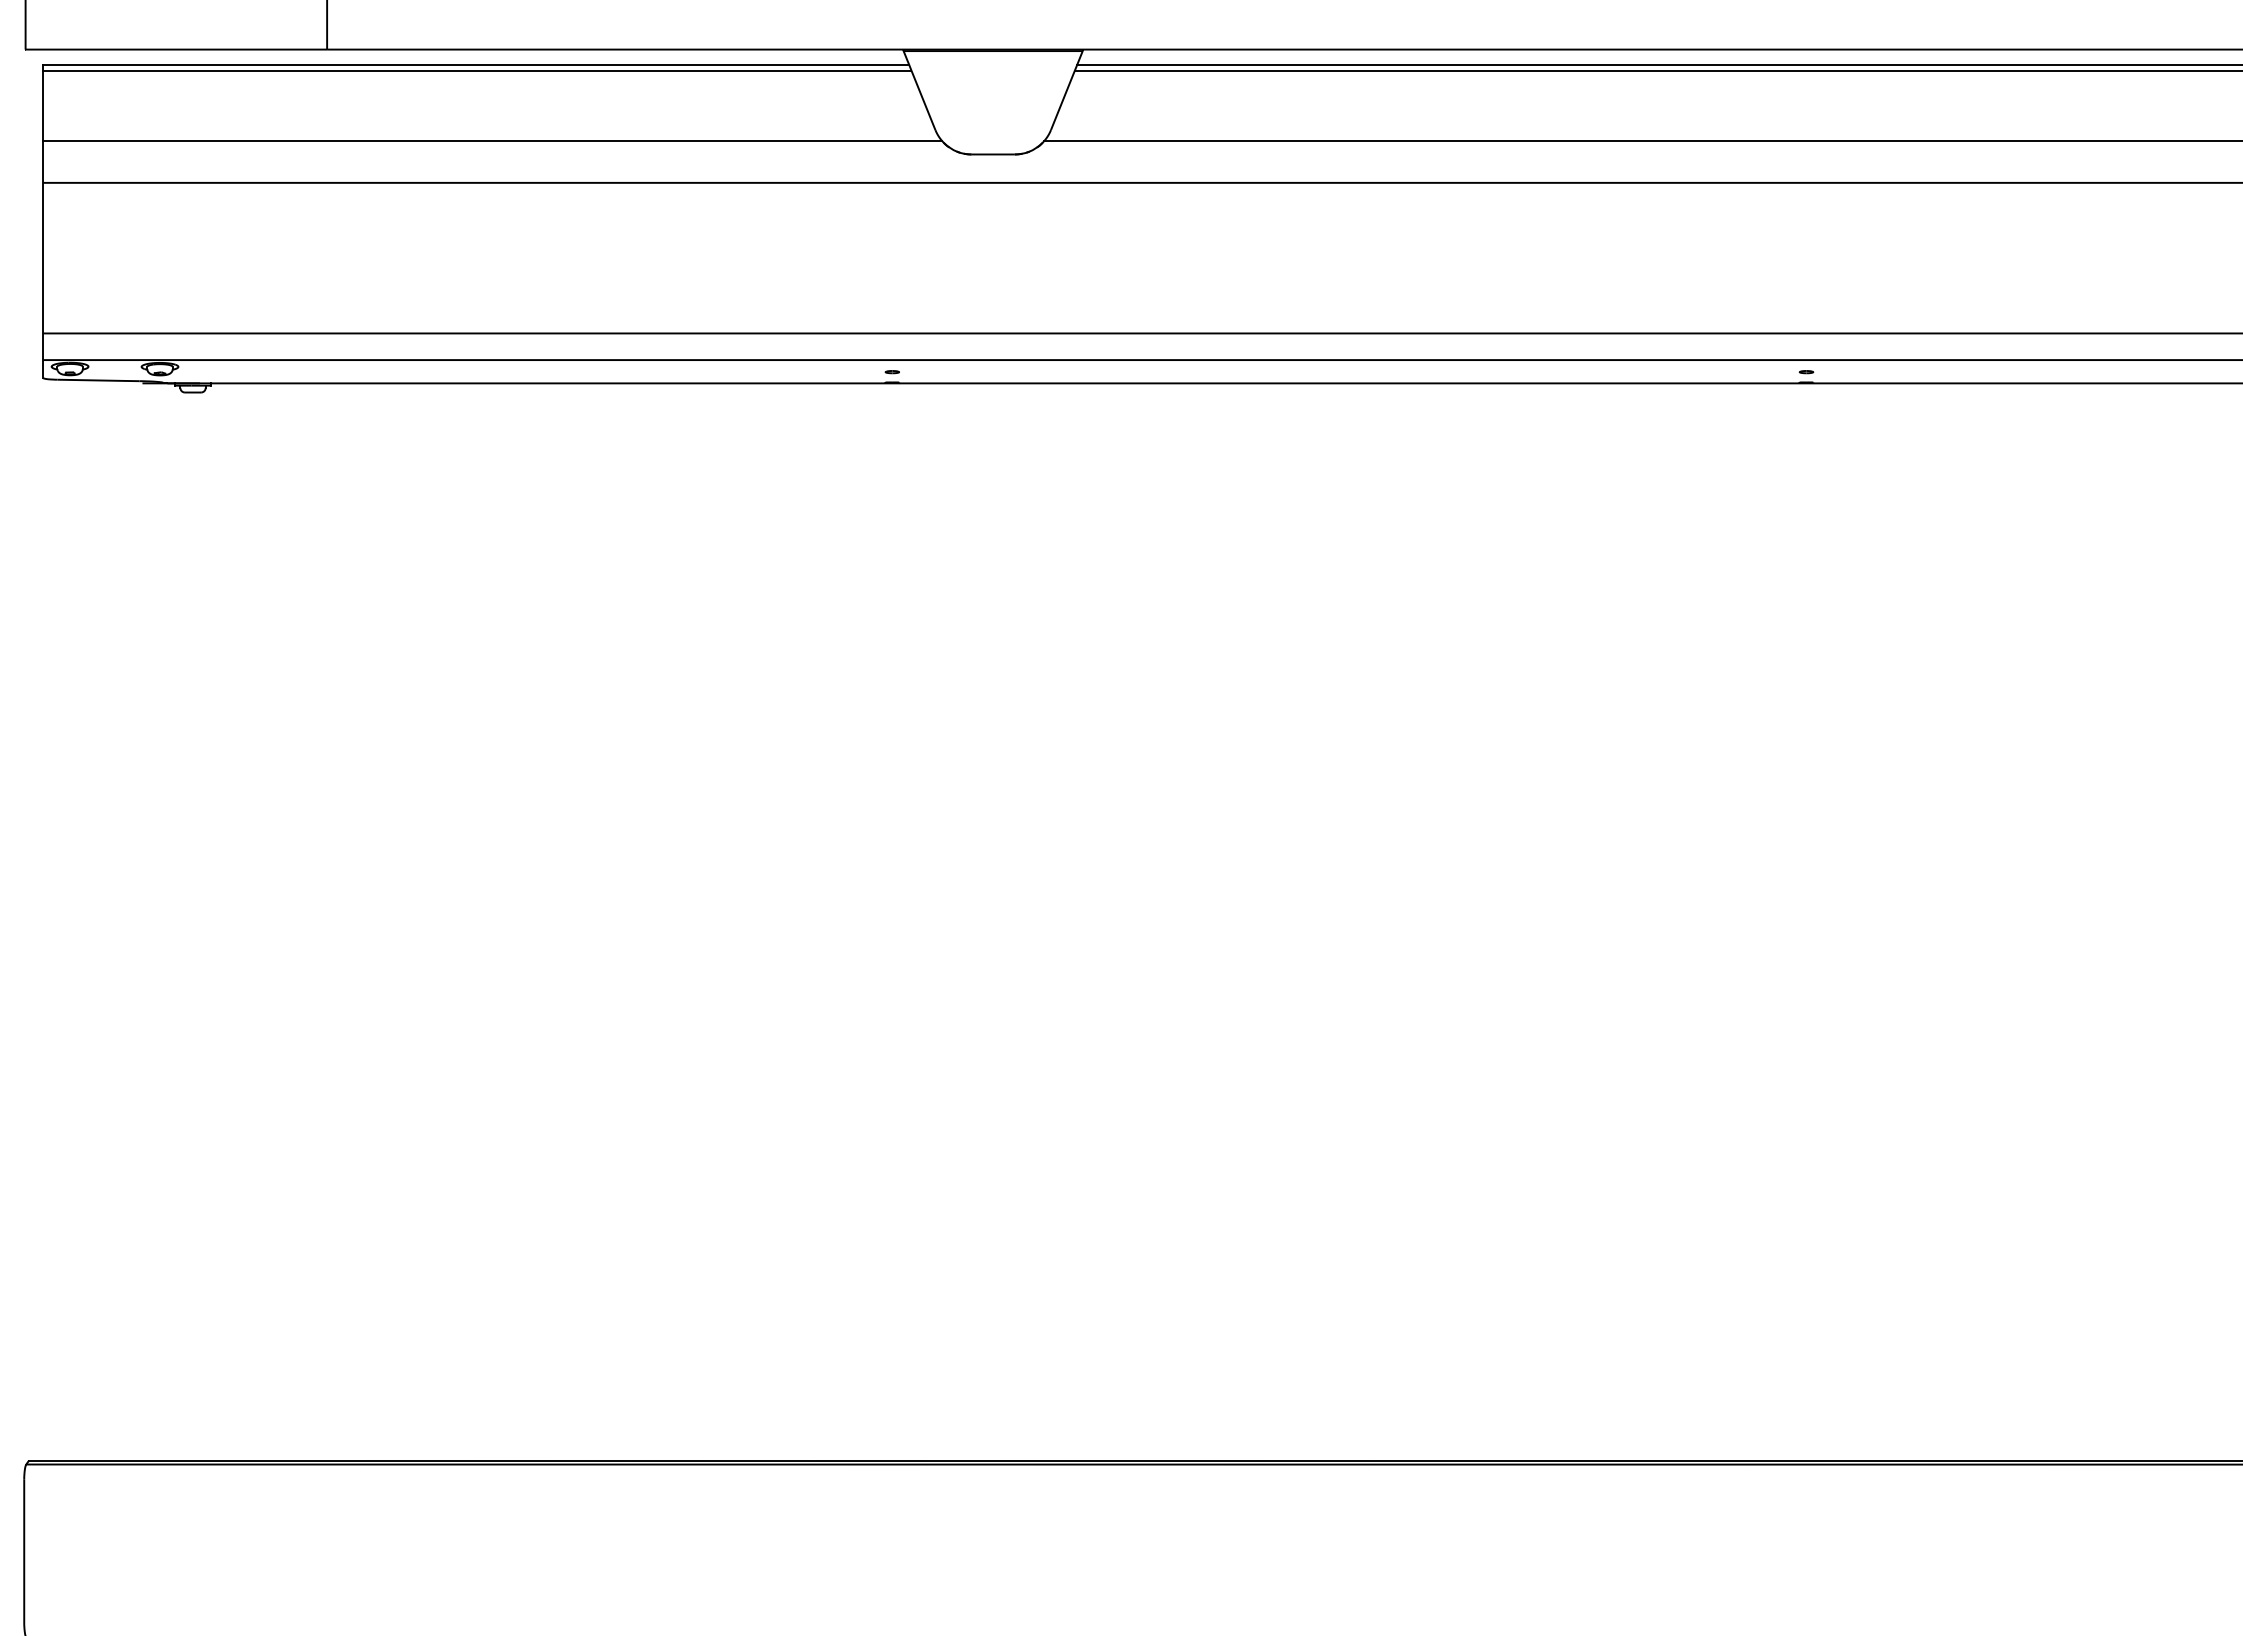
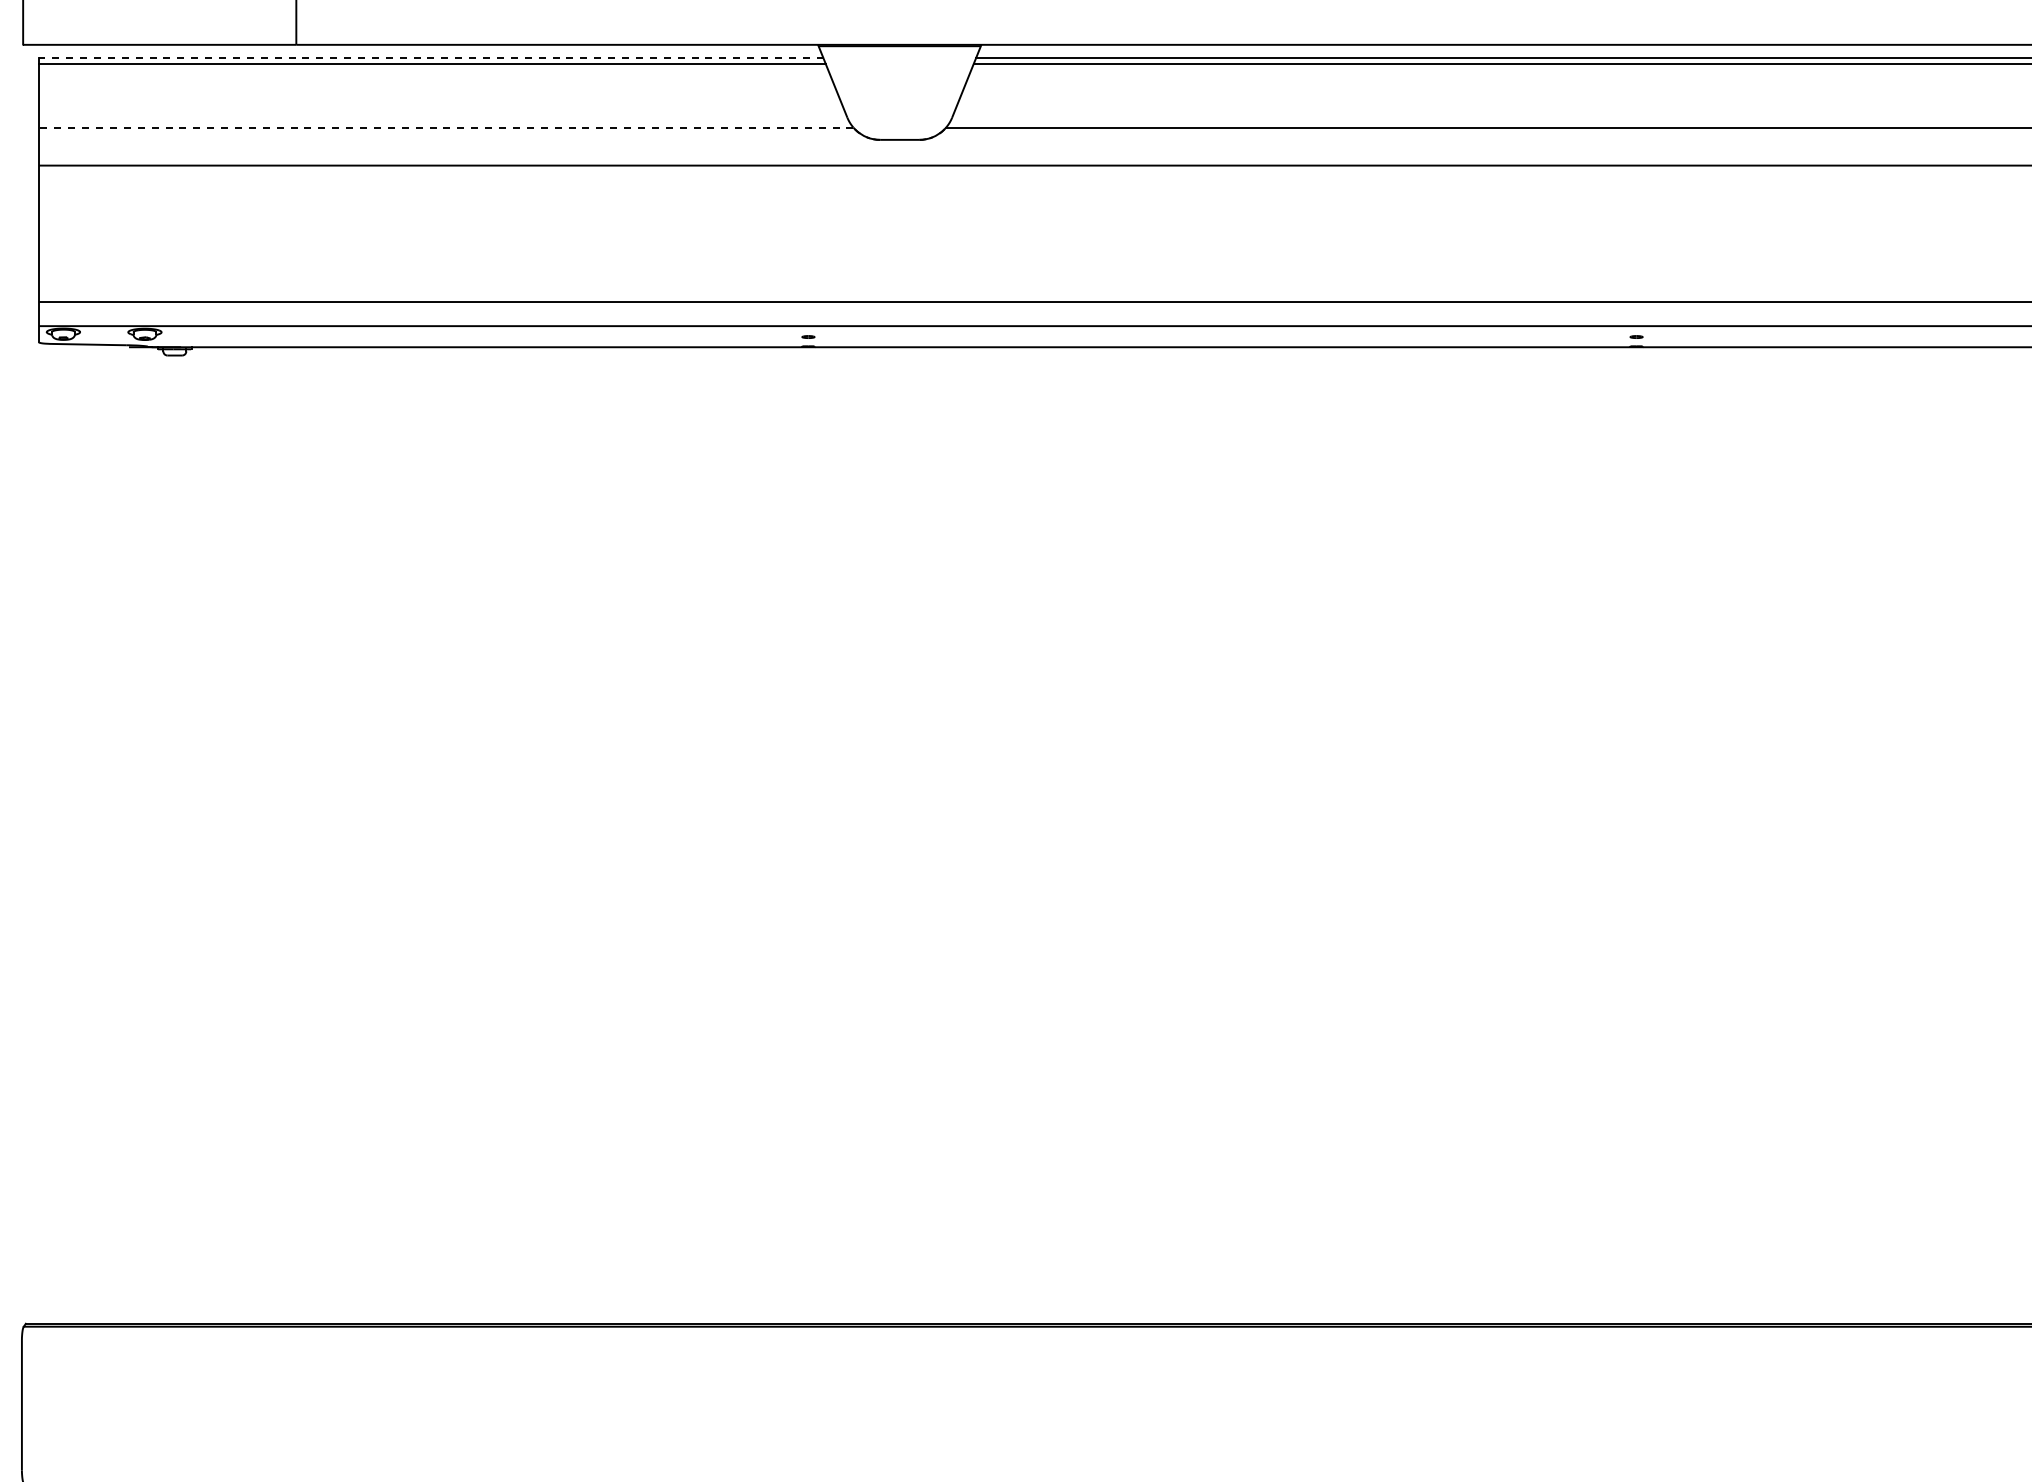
line: (475, 64) -> (430, 58), solid -> dashed
line: (491, 140) -> (445, 127), solid -> dashed

